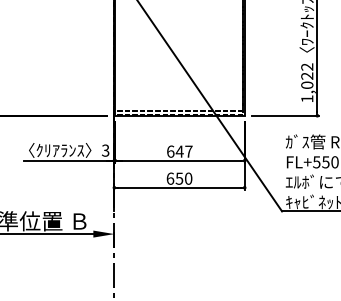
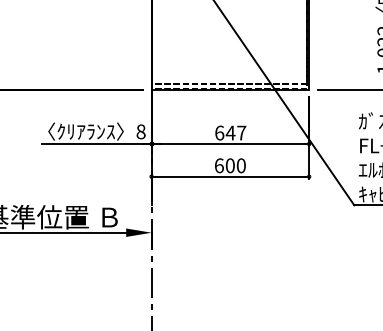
text: (105, 150) -> (140, 131), 3 -> 8
text: (179, 178) -> (230, 165), 650 -> 600

